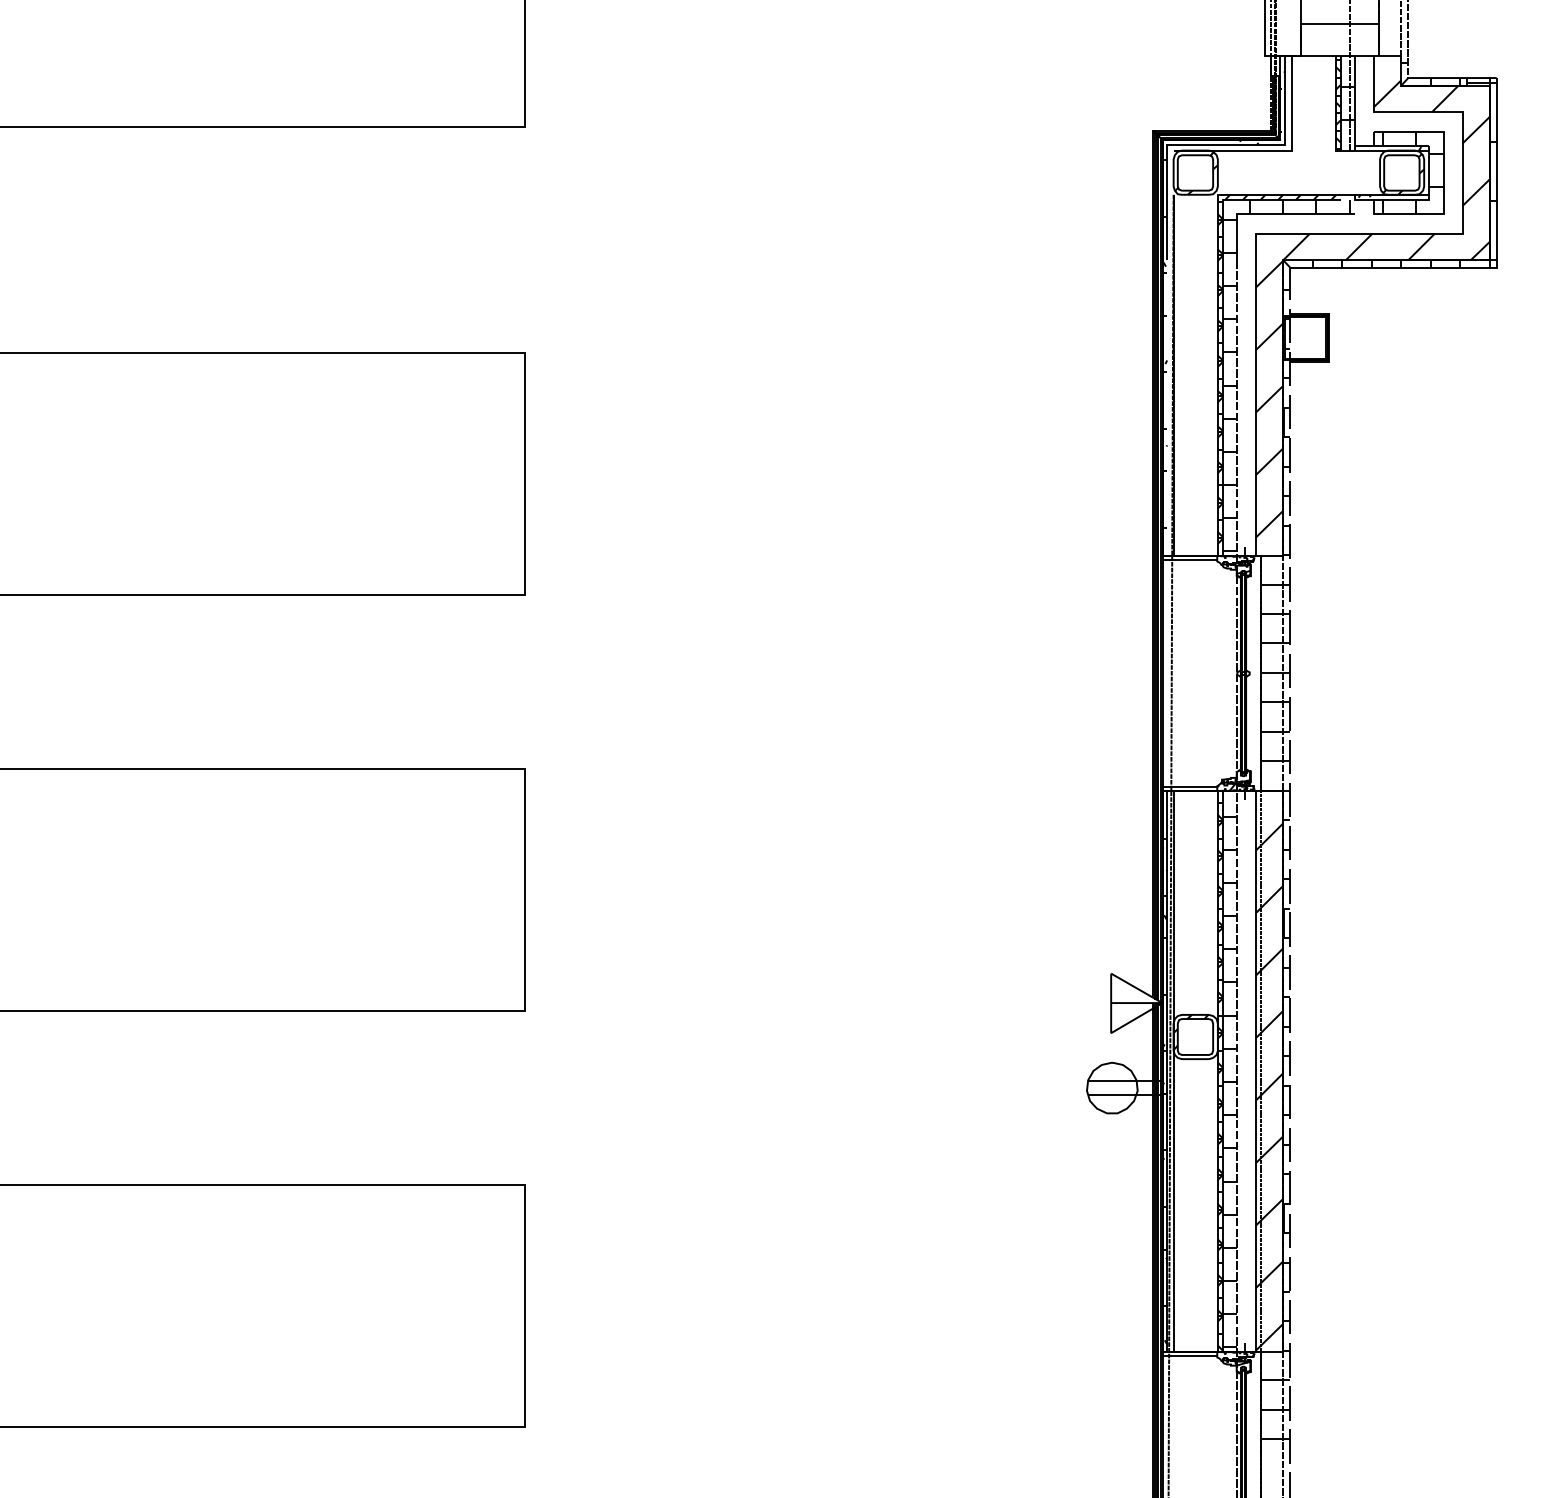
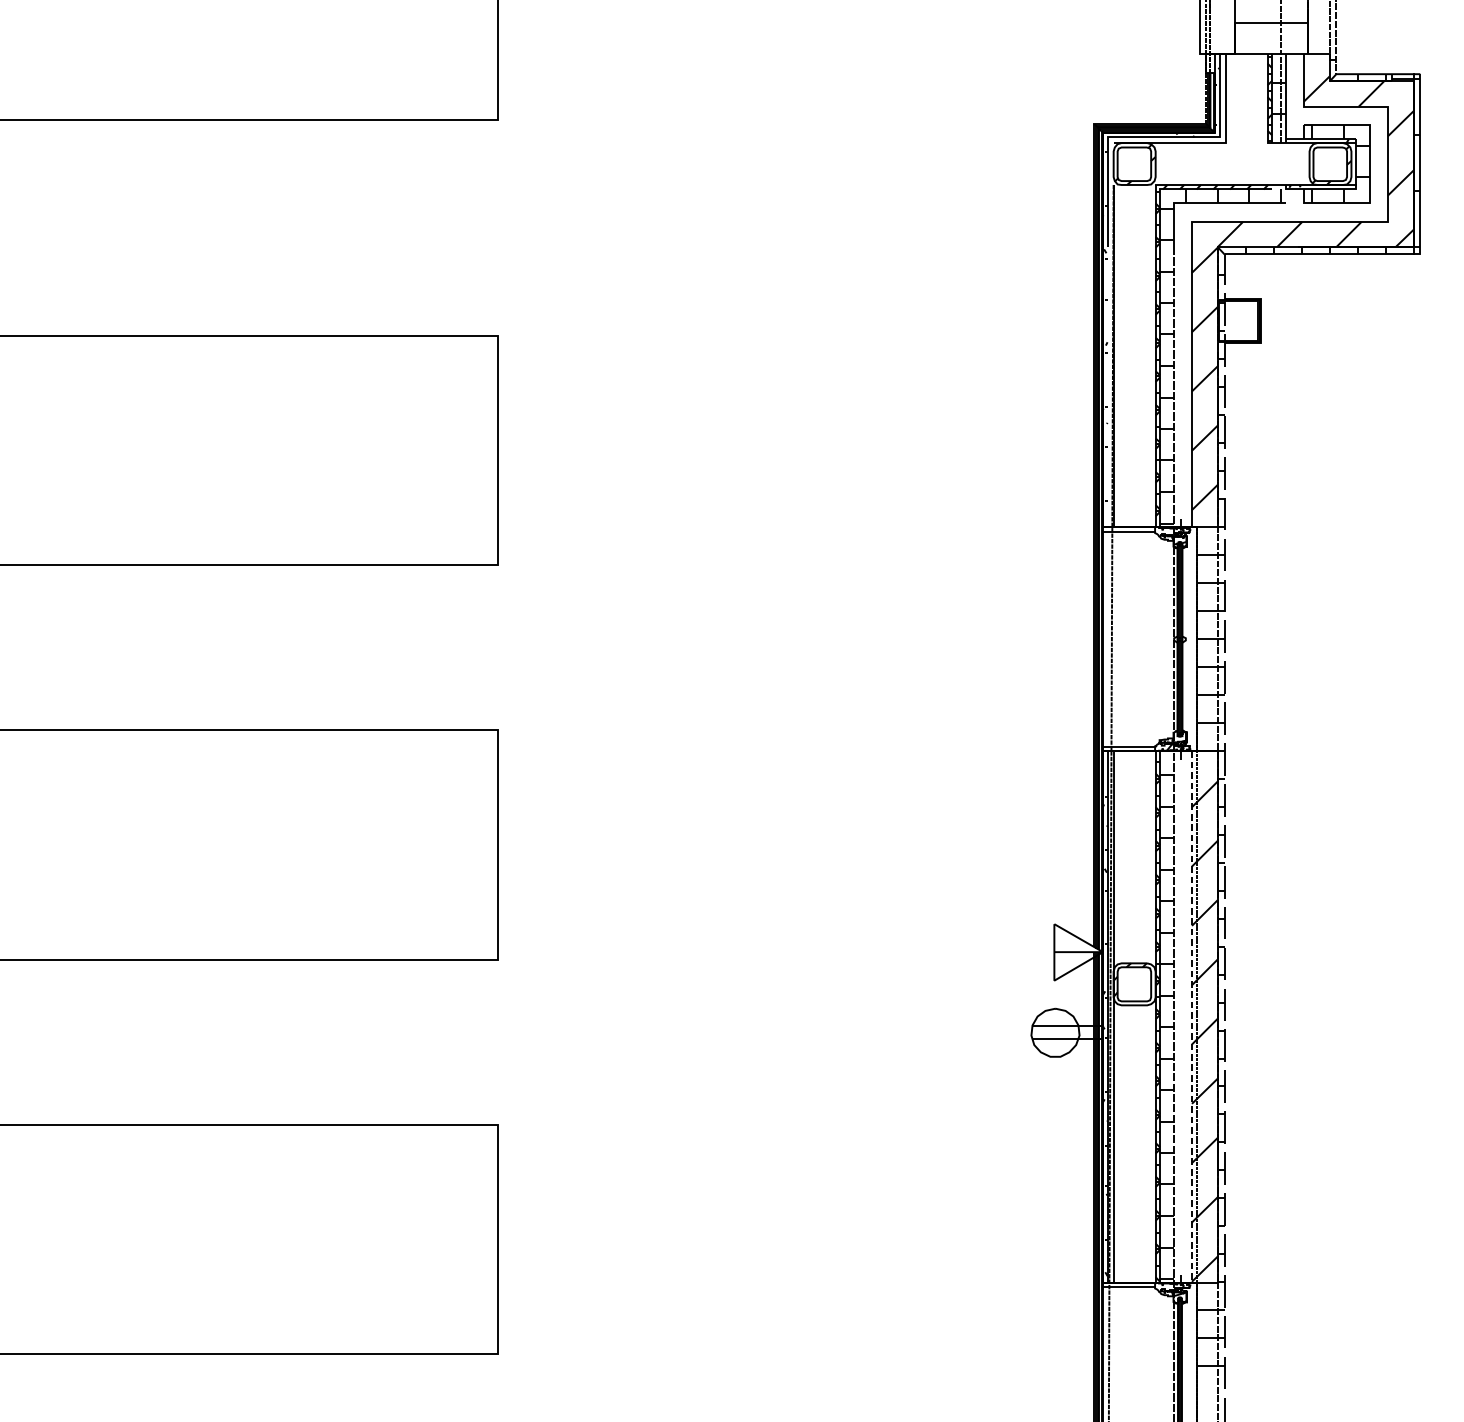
line: (1256, 1071) -> (1192, 1017), solid -> dashed

